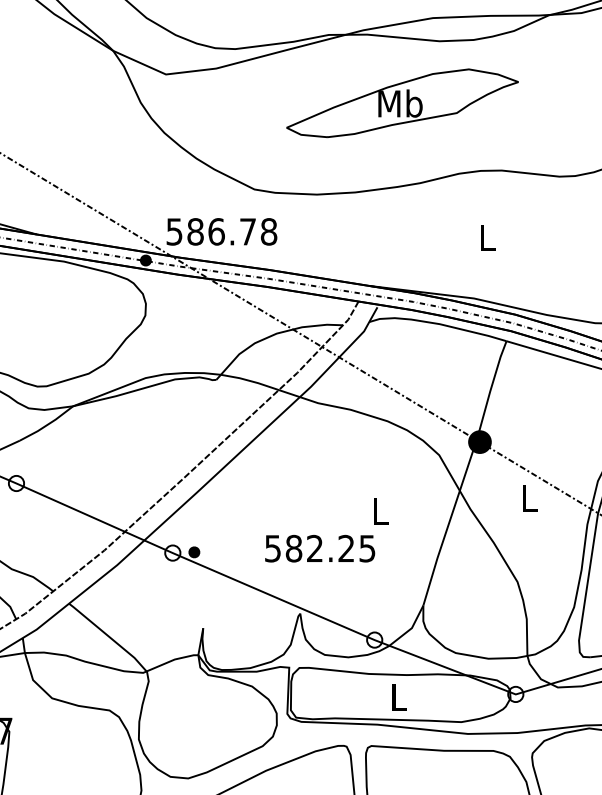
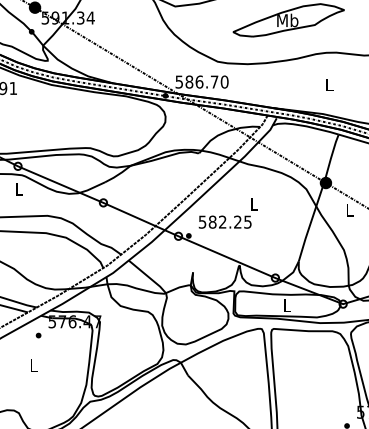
text: (268, 230) -> (224, 81), 586.78 -> 586.70
text: (324, 530) -> (227, 213), moved

